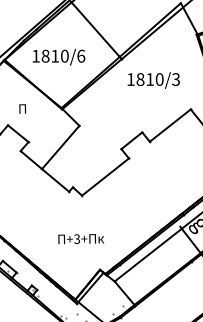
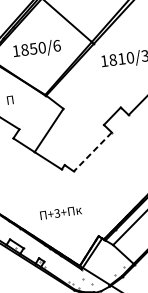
text: (55, 56) -> (33, 49), 1810/6 -> 1850/6
line: (105, 177) -> (92, 152), solid -> dashed
text: (81, 239) -> (61, 213), moved

